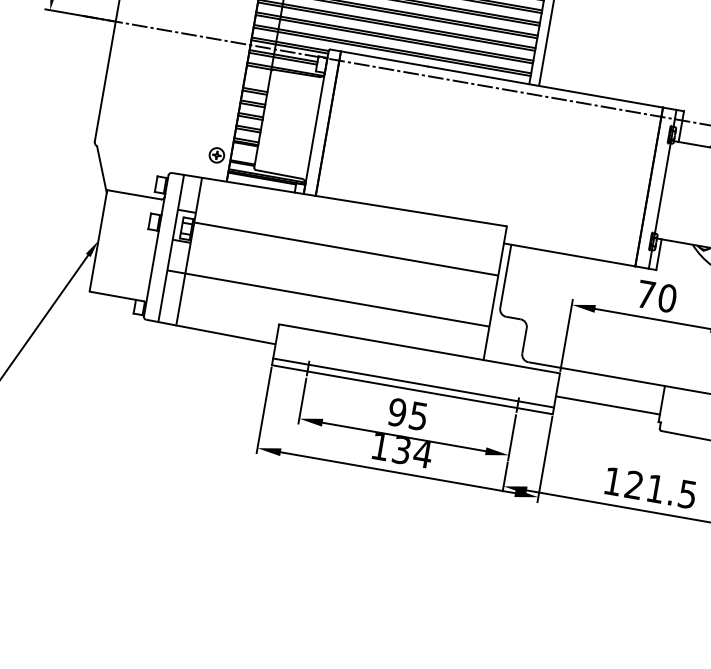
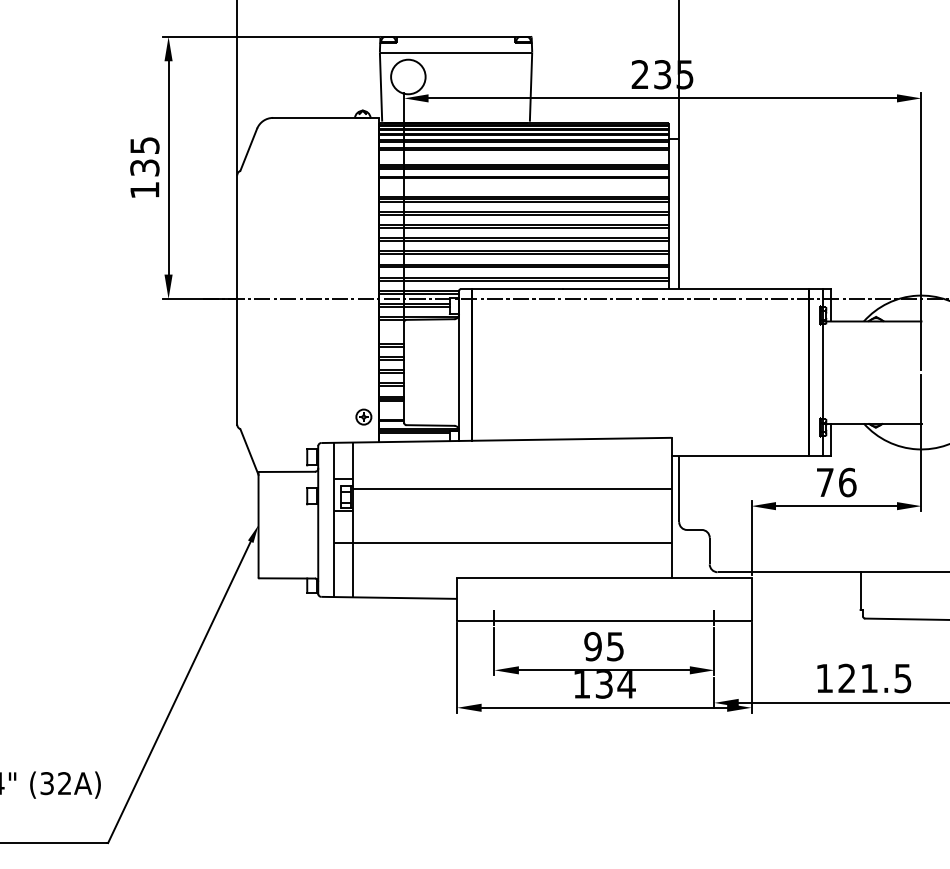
text: (667, 298) -> (847, 482), 70 -> 76
line: (413, 382) -> (604, 613), removed
line: (607, 405) -> (805, 602), removed

